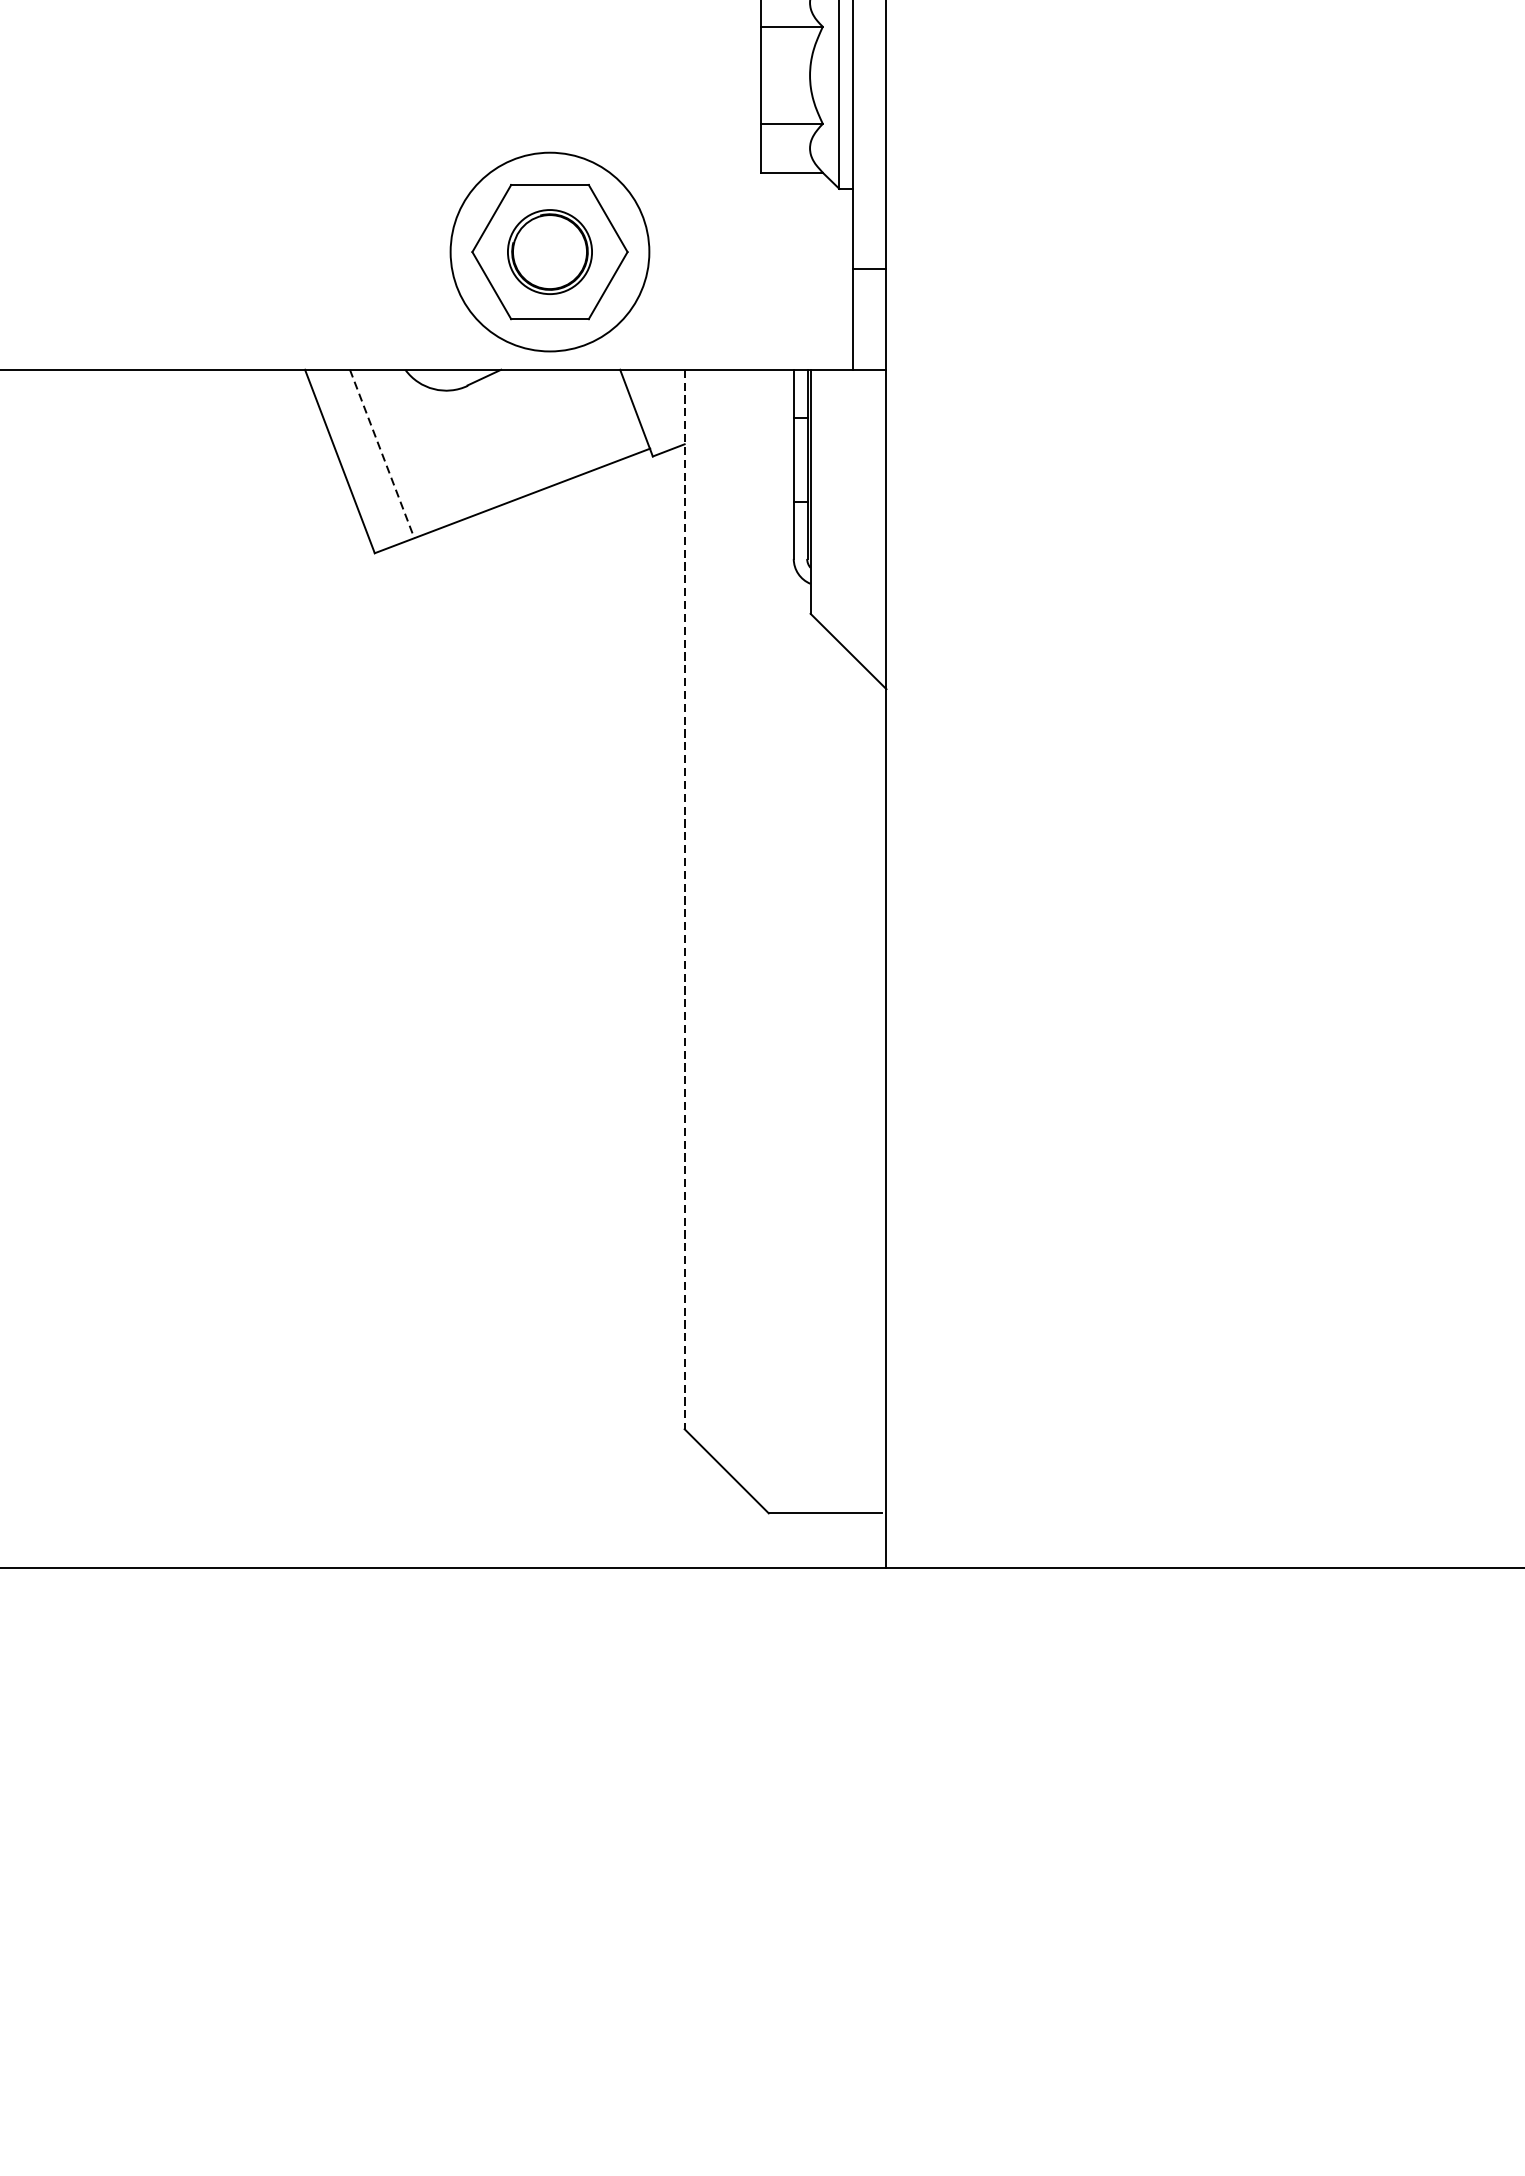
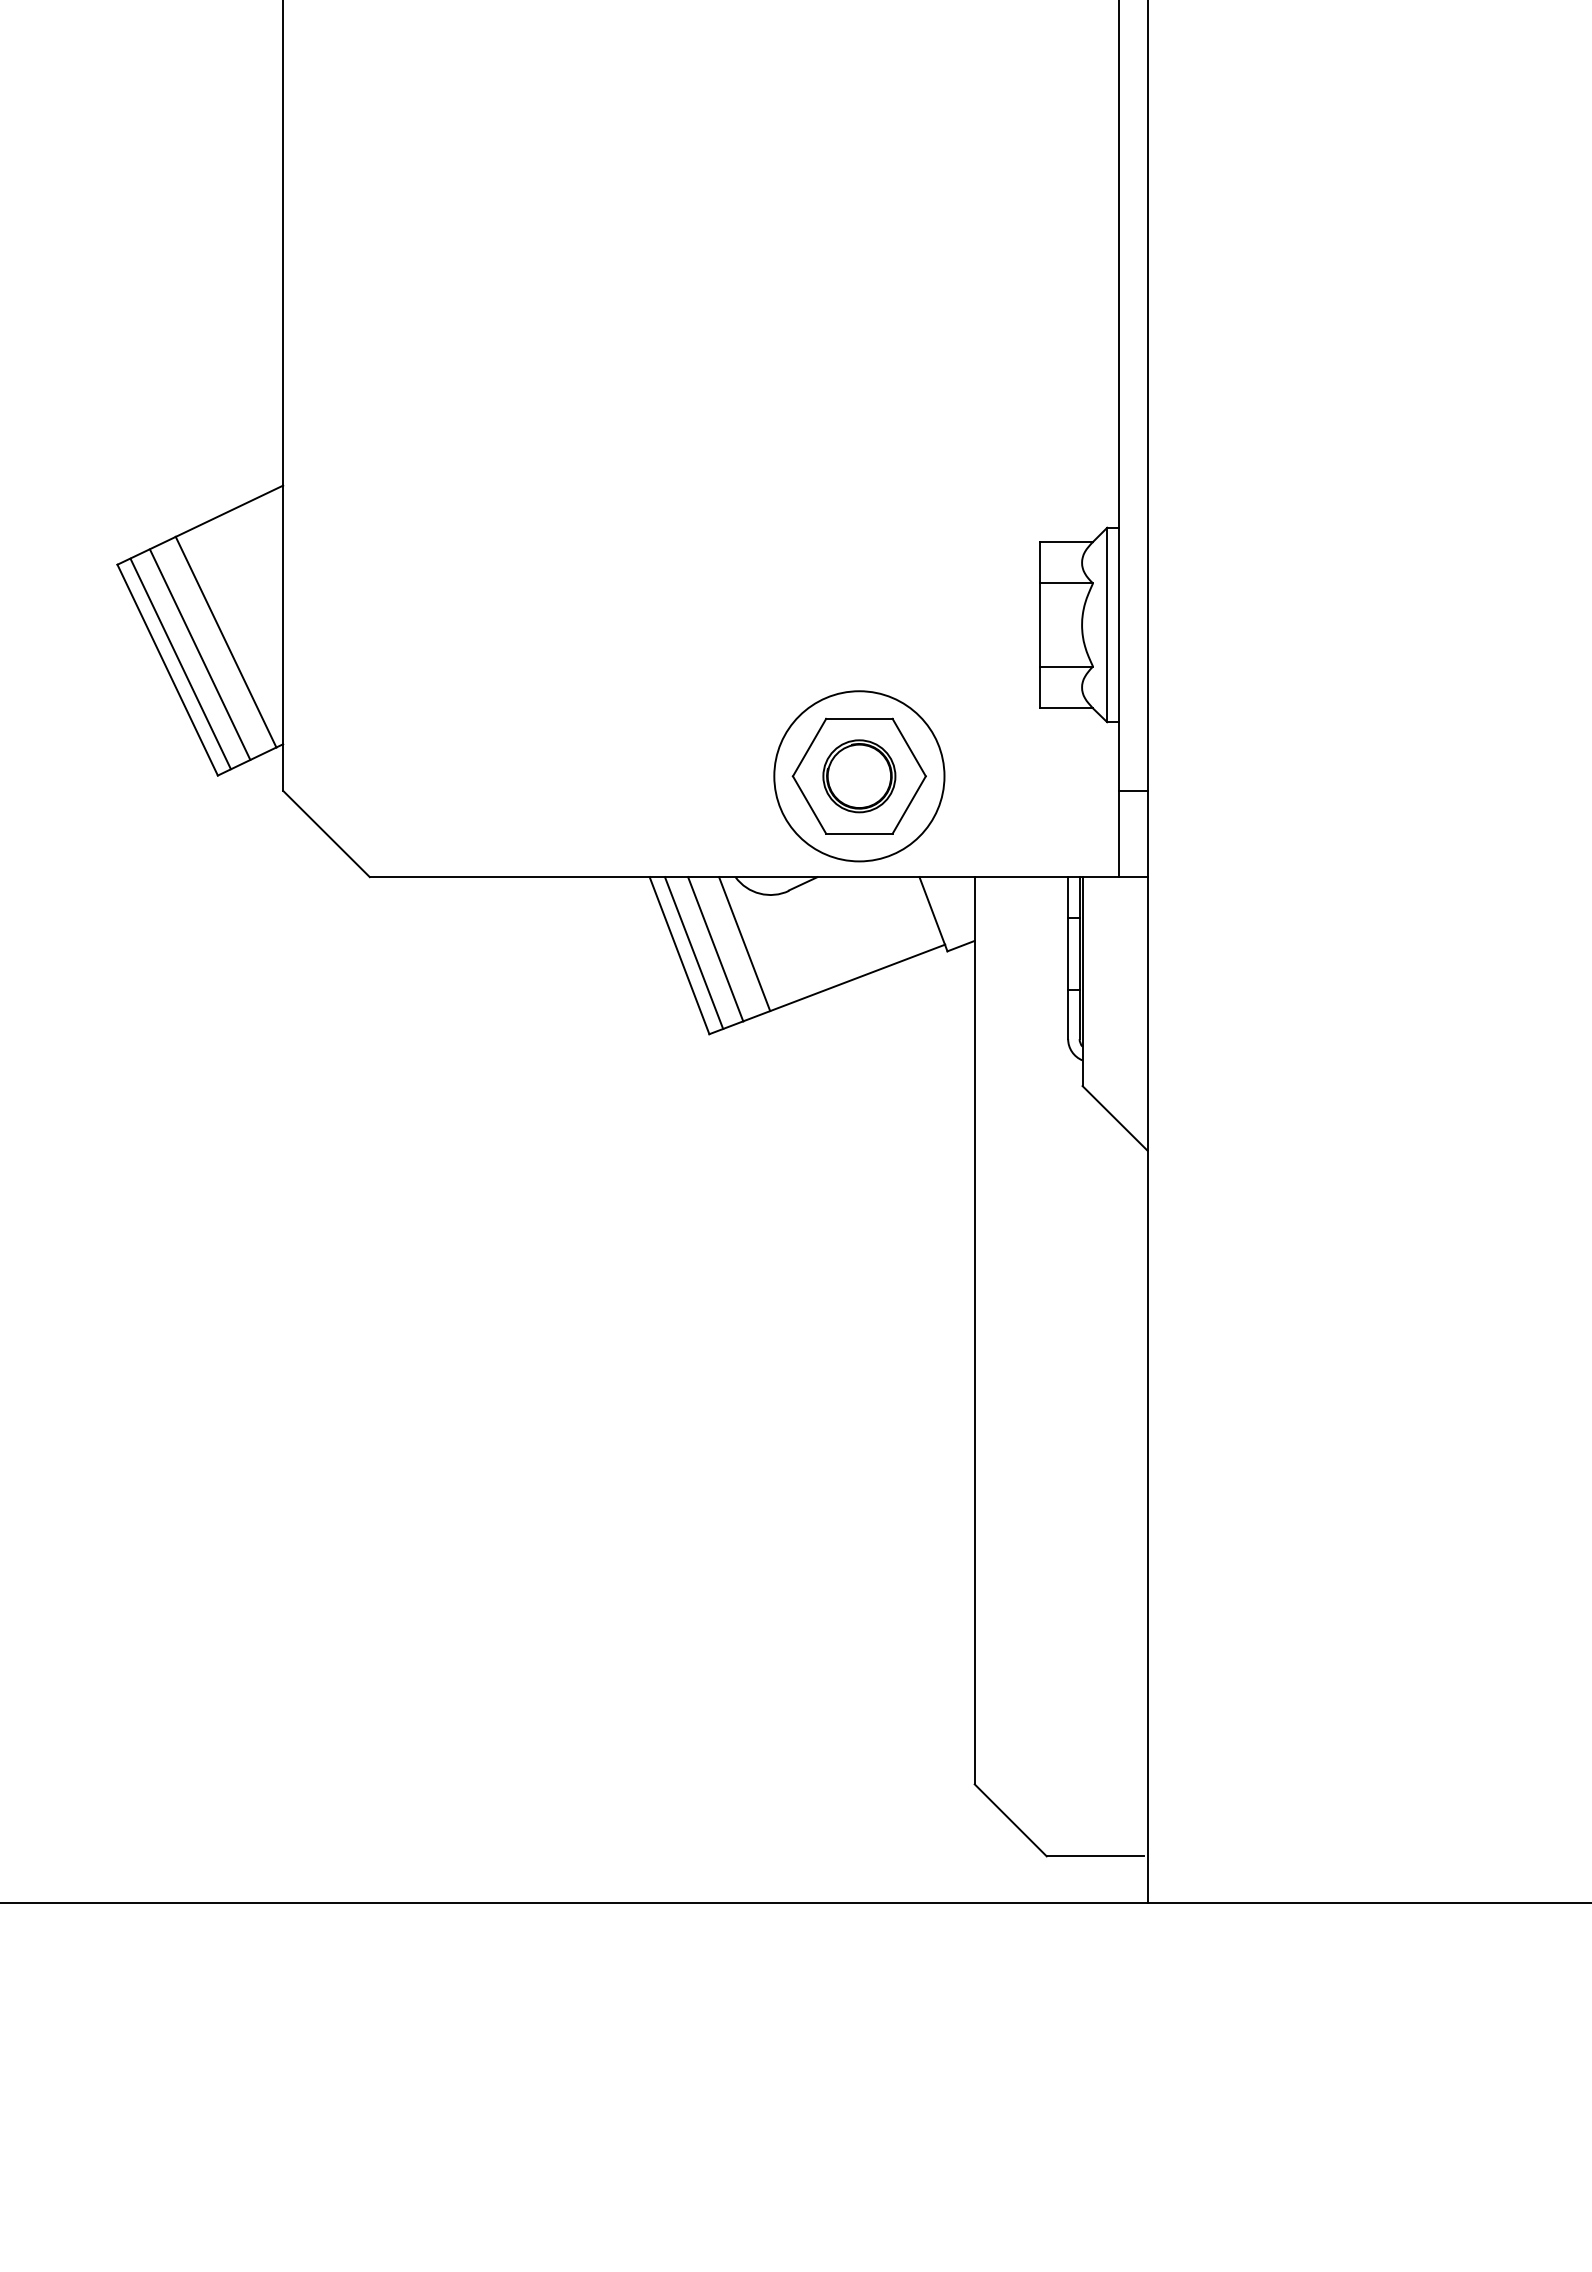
line: (415, 448) -> (744, 944), added
line: (381, 454) -> (715, 949), dashed -> solid
line: (356, 457) -> (693, 952), added
line: (684, 899) -> (974, 1330), dashed -> solid

